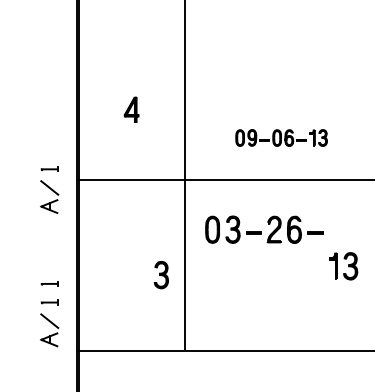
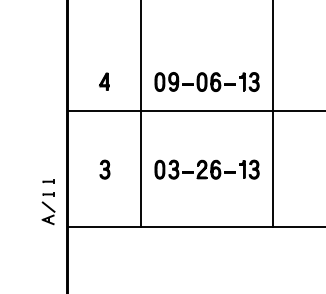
part: (131, 109) -> (104, 81), moved
part: (280, 137) -> (206, 81), size x1.67
part: (49, 189) -> (48, 117), removed
part: (263, 229) -> (194, 169), moved
part: (160, 274) -> (104, 169), moved

